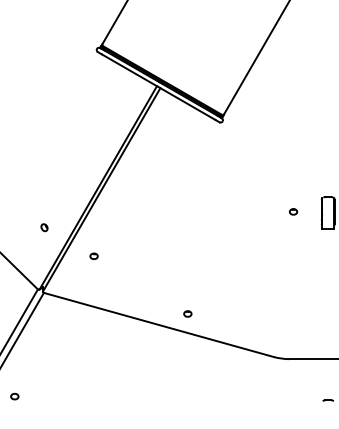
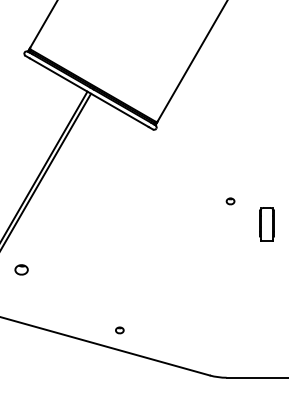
part: (293, 211) -> (230, 200), moved
part: (93, 256) -> (20, 270), size x1.6

